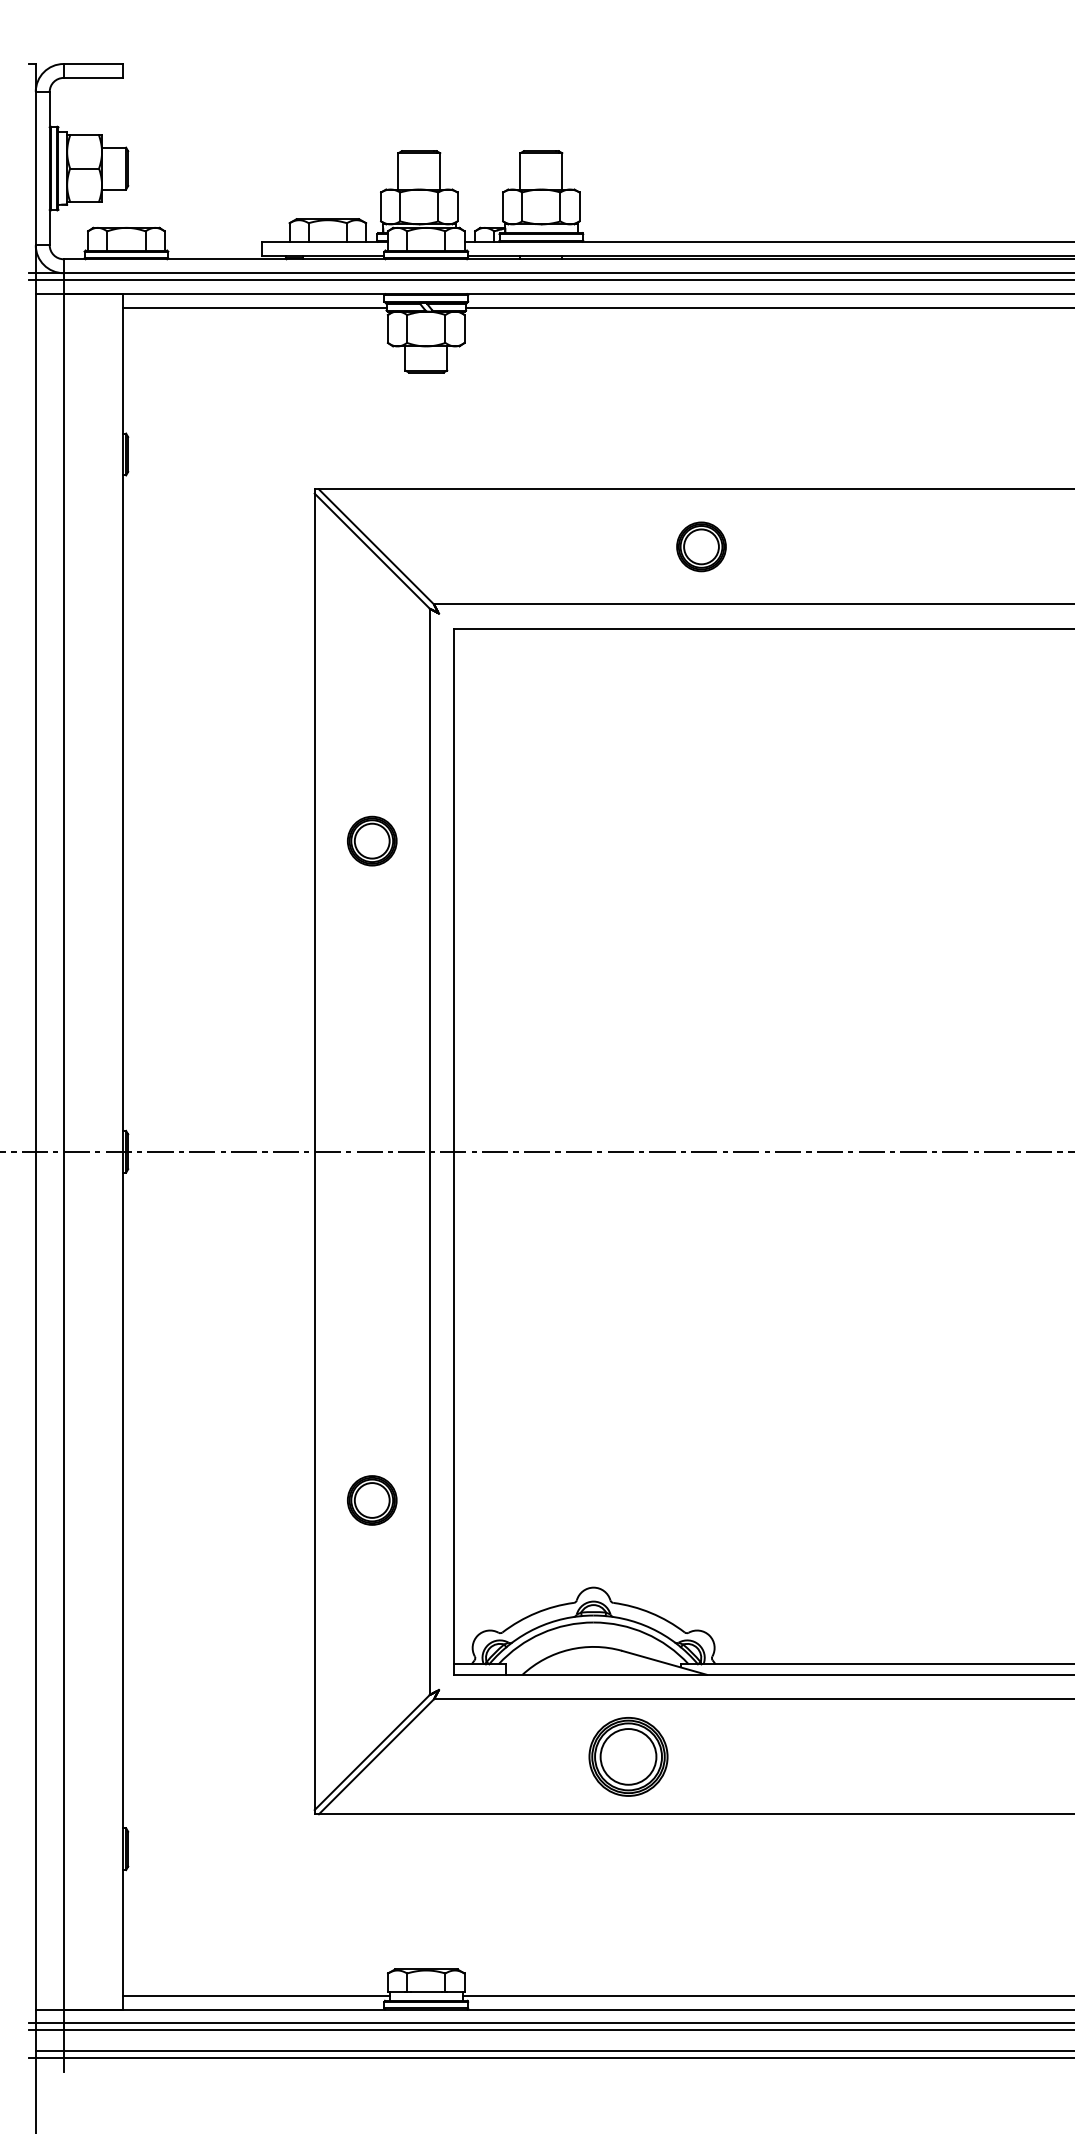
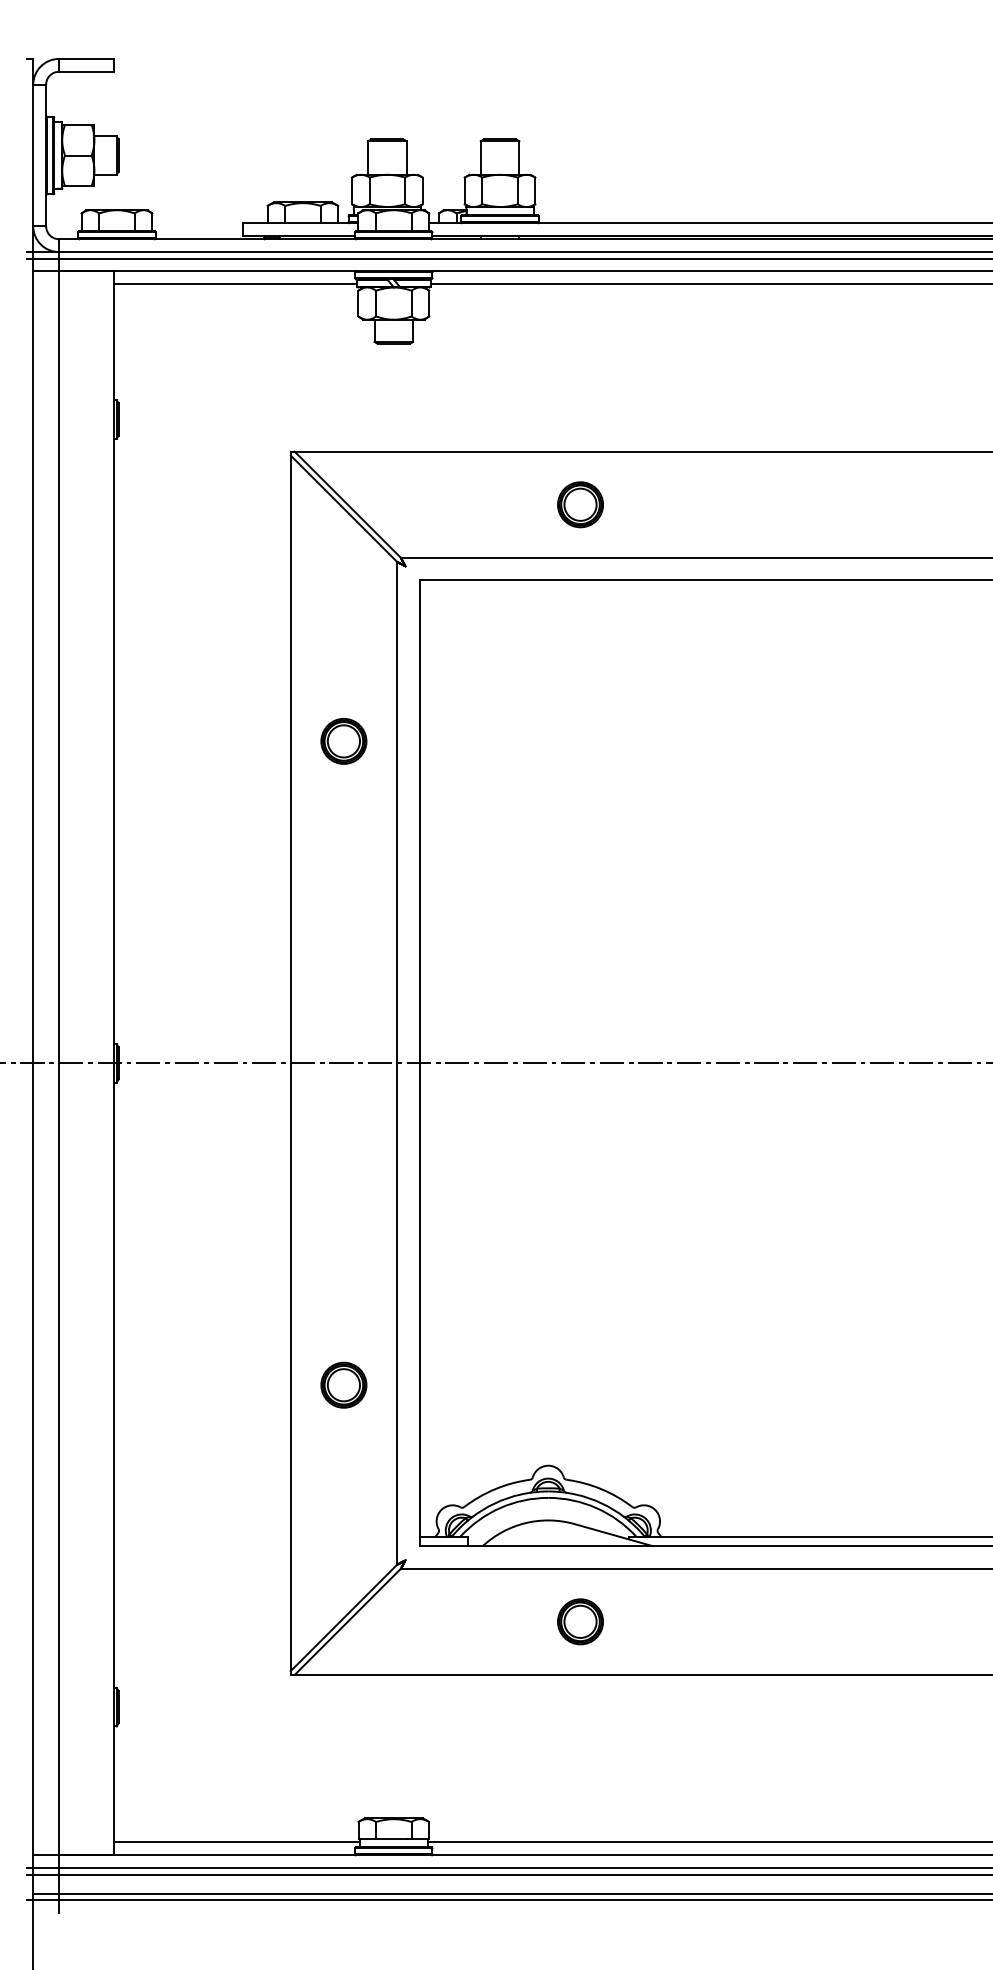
part: (701, 546) -> (580, 504), moved
part: (372, 840) -> (344, 740), moved
part: (628, 1756) -> (580, 1621), size x0.62

